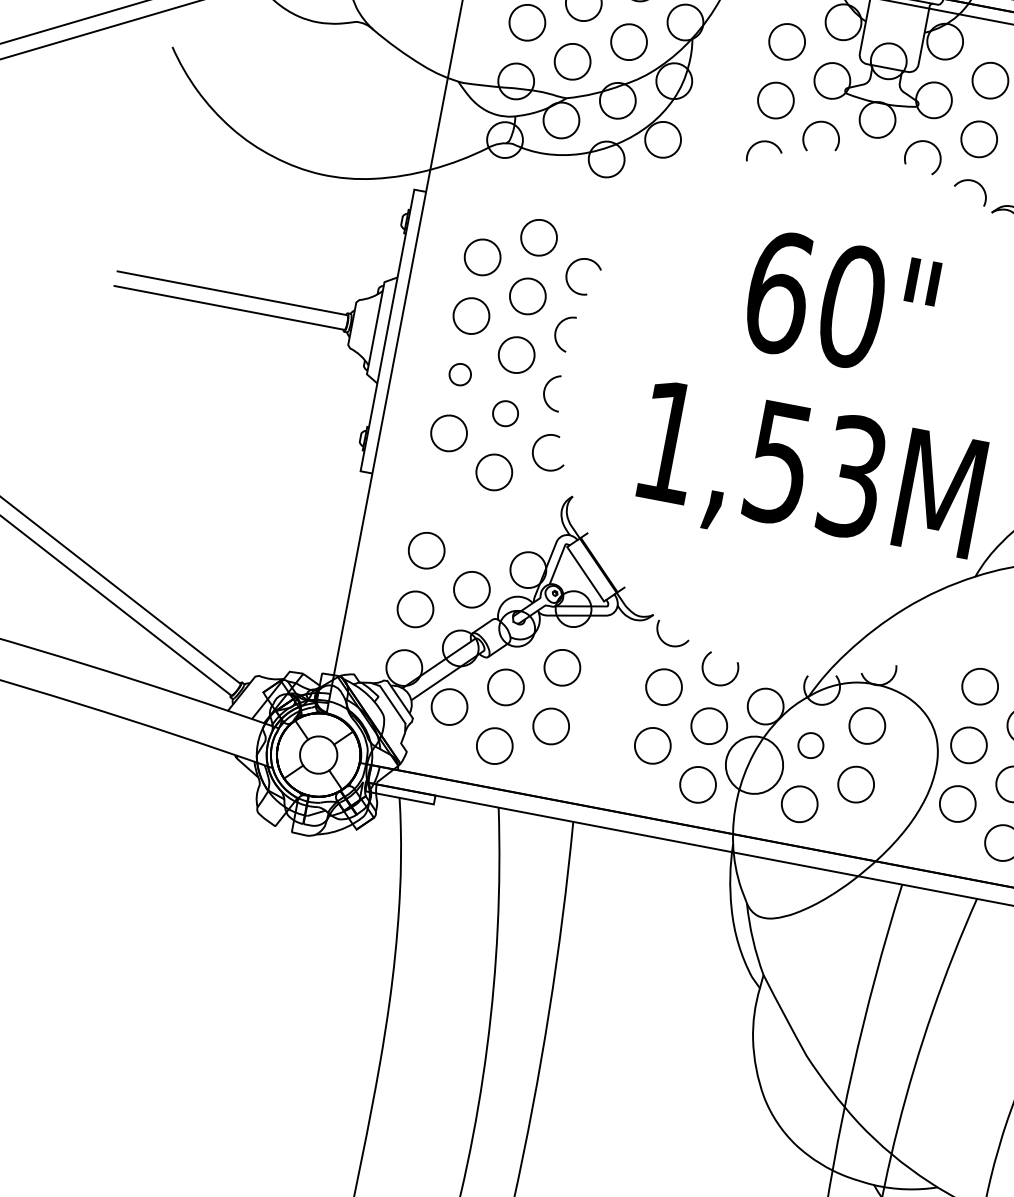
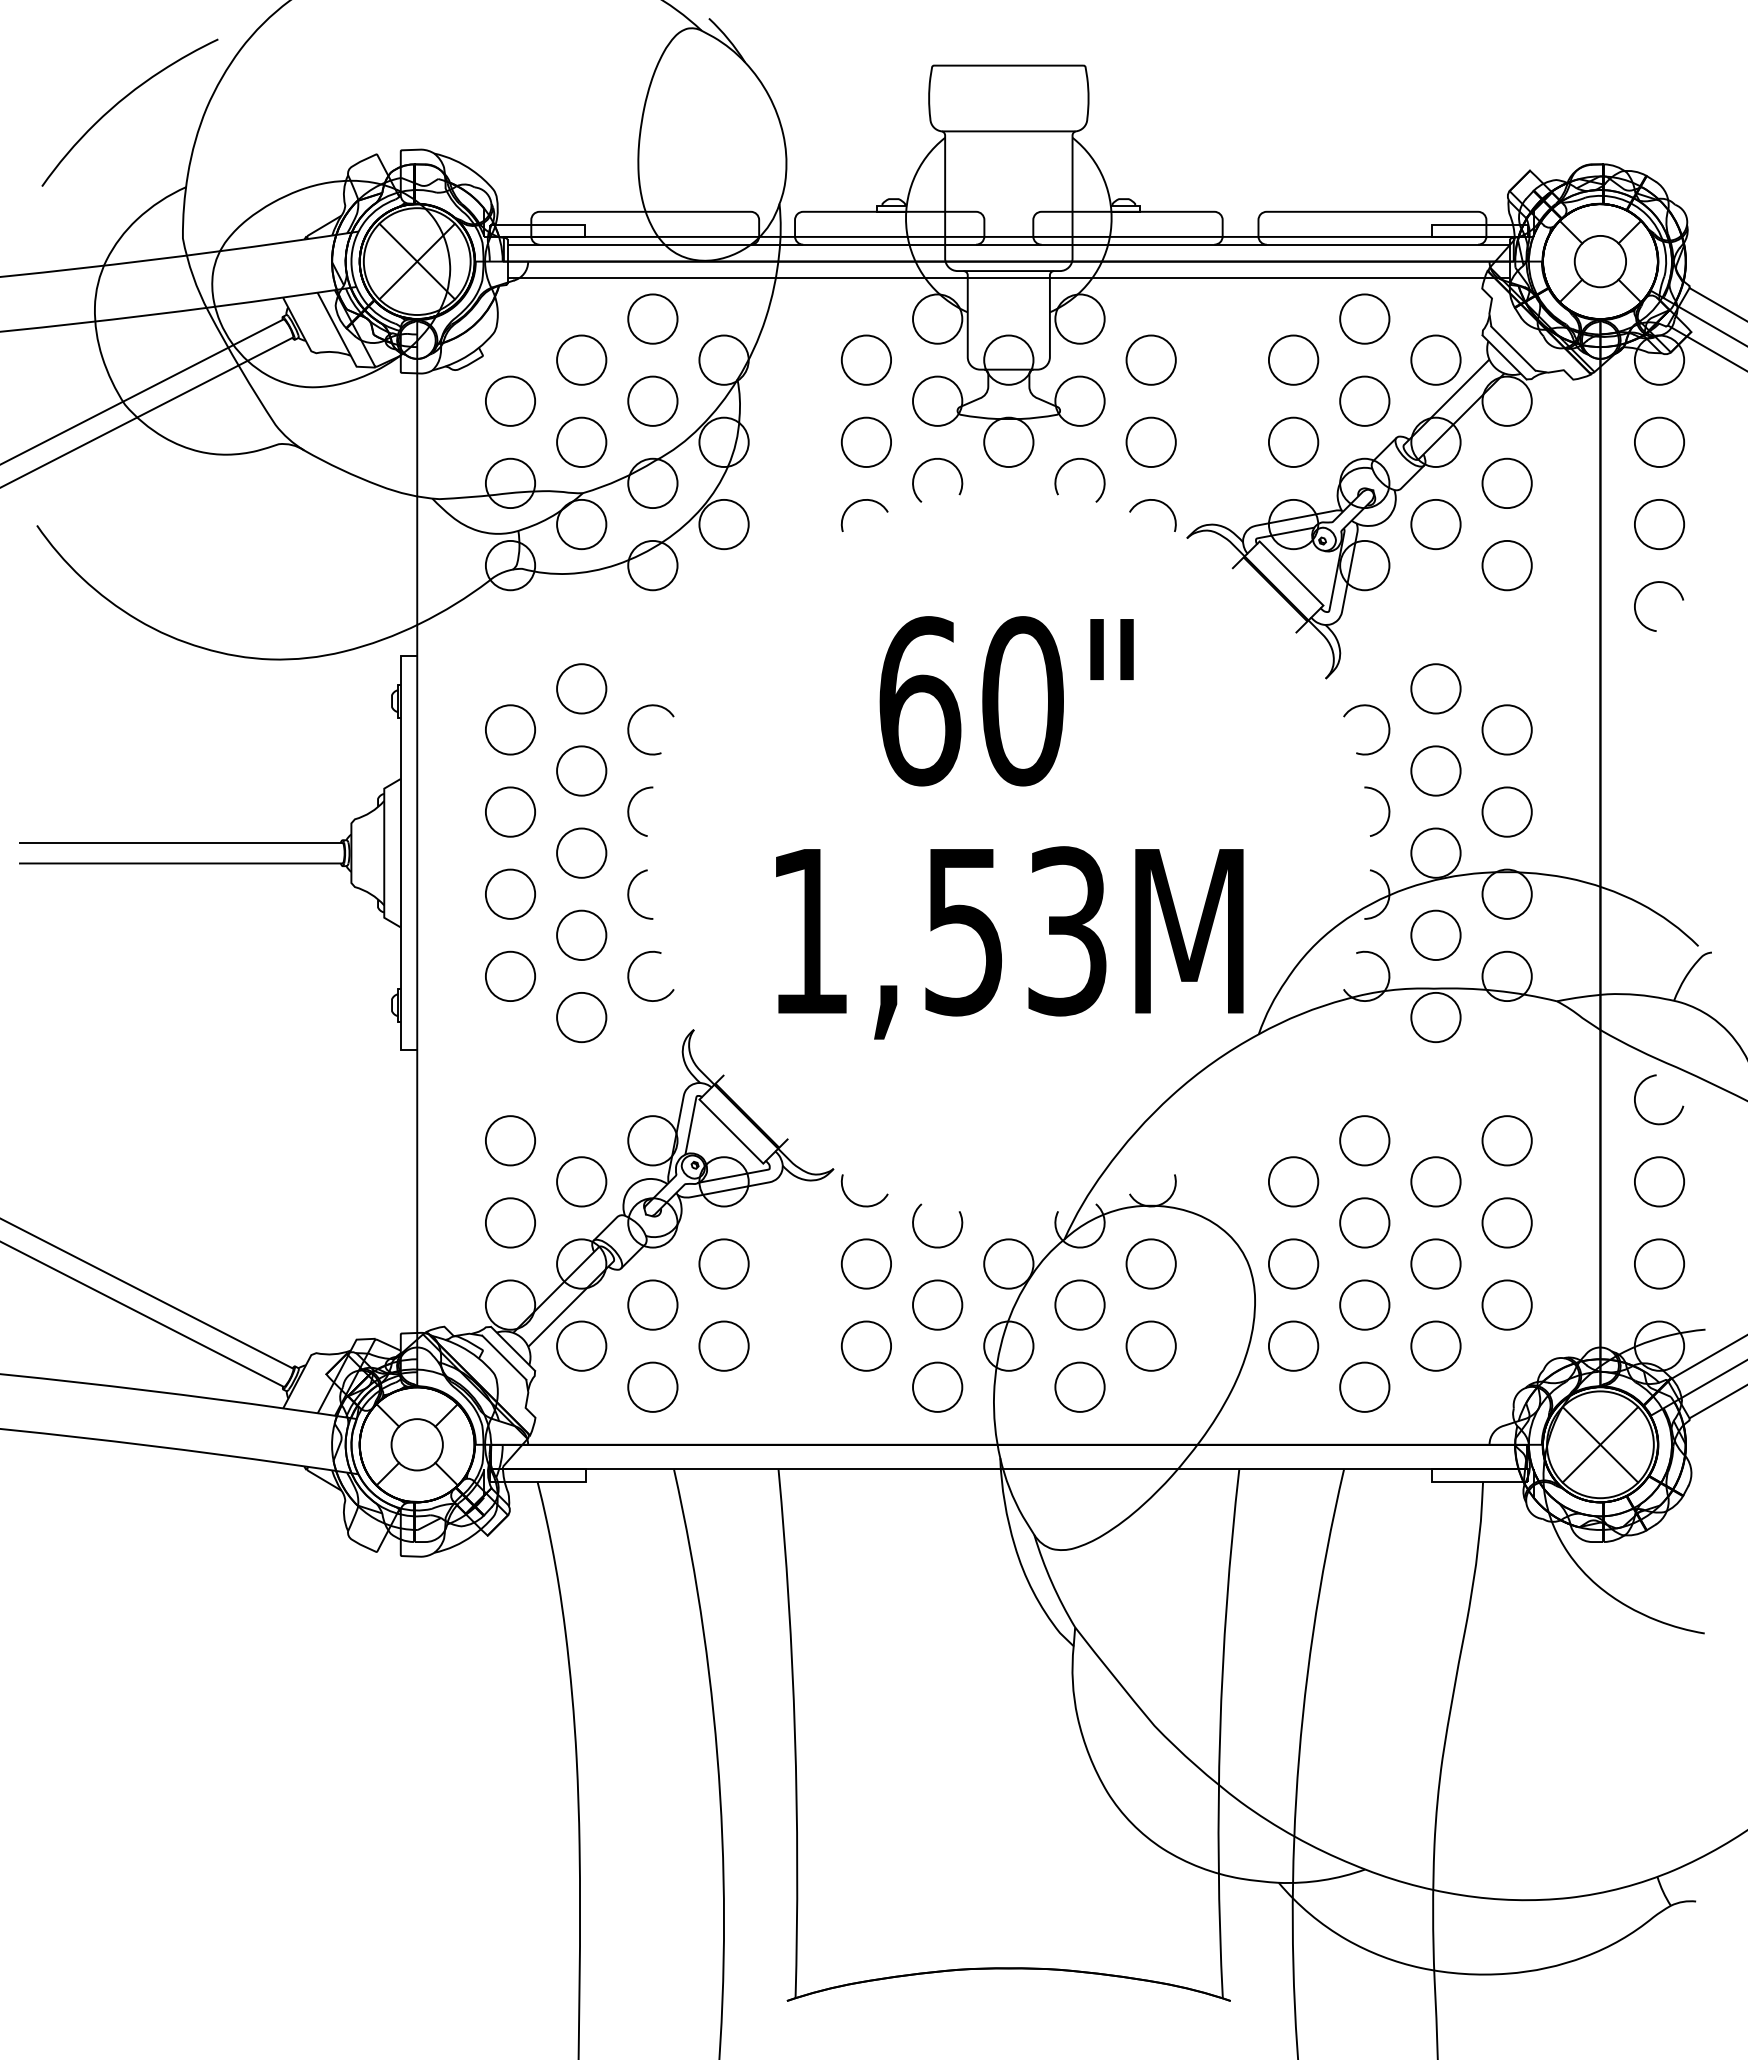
circle: (460, 374) -> (510, 893), size x1.67
circle: (505, 413) -> (581, 934), size x1.43
circle: (810, 745) -> (1079, 1304), size x1.43
circle: (754, 764) -> (1008, 1345), size x0.62

